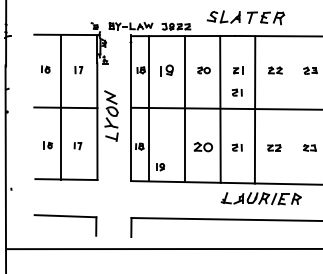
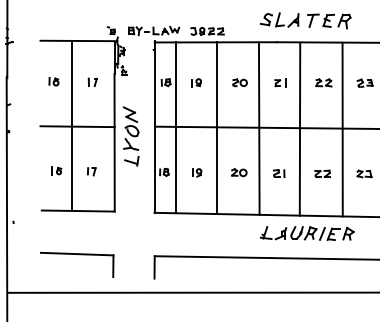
part: (245, 17) -> (305, 20), moved
part: (167, 70) -> (197, 82), size x0.62
part: (236, 92) -> (278, 108), removed
line: (291, 110) -> (342, 129), added
part: (203, 146) -> (239, 172), size x0.71
part: (160, 167) -> (197, 173), moved

